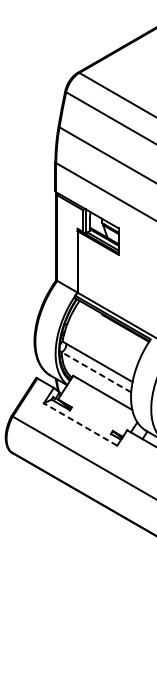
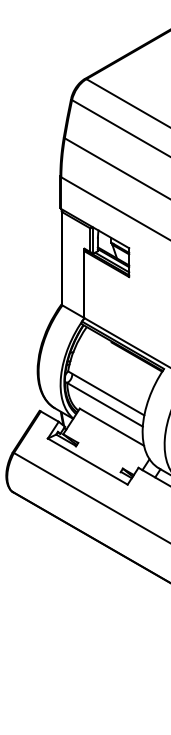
line: (96, 372) -> (105, 404), dashed -> solid
line: (80, 424) -> (87, 461), dashed -> solid

